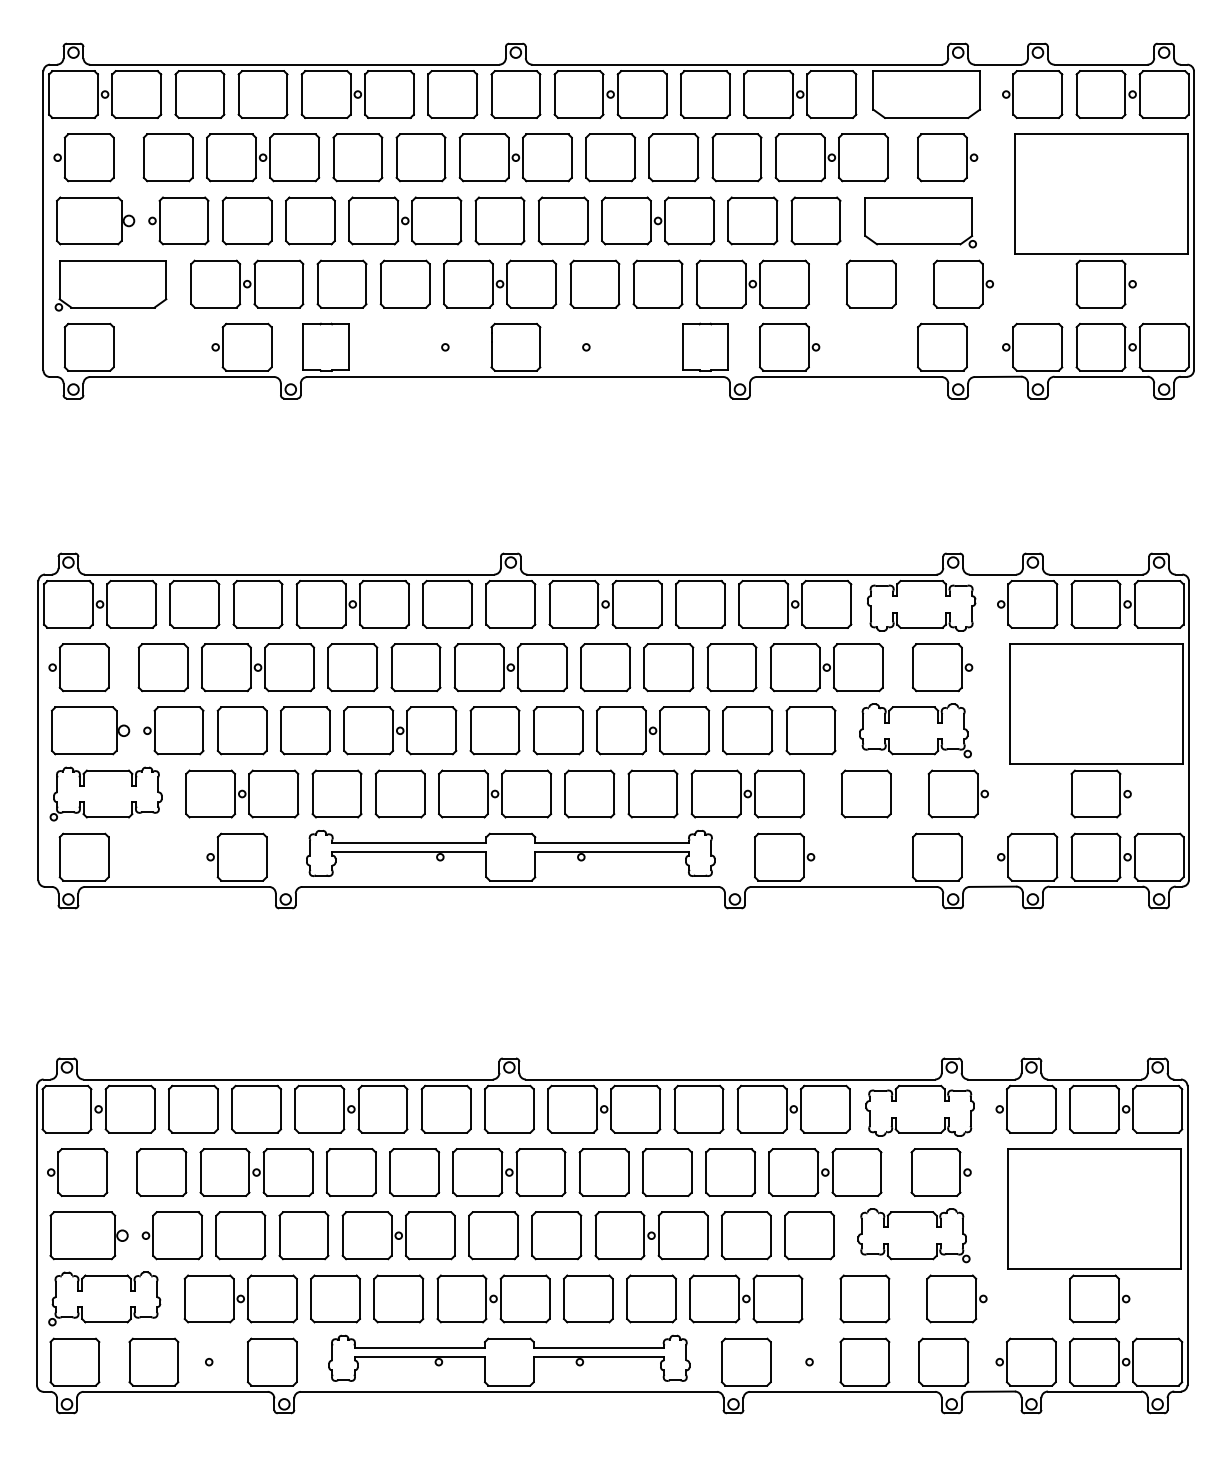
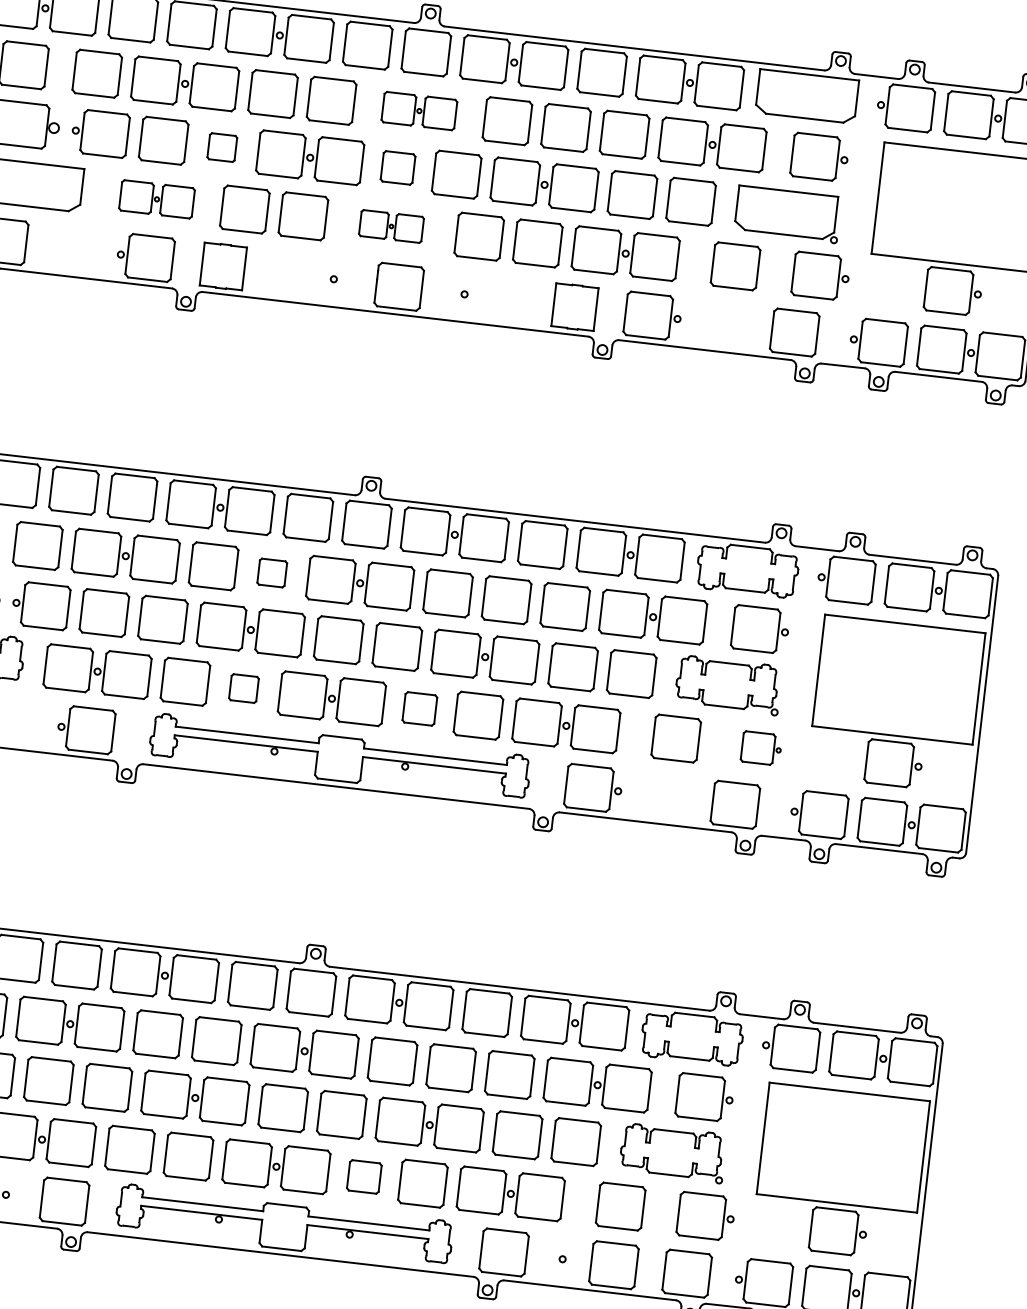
part: (515, 157) -> (419, 110), size x0.7
part: (310, 220) -> (222, 147), size x0.6
part: (499, 220) -> (397, 167), size x0.7
part: (247, 283) -> (157, 198), size x0.7
part: (500, 283) -> (391, 225), size x0.6
part: (415, 667) -> (271, 572), size x0.6
part: (399, 793) -> (243, 688), size x0.6
part: (589, 793) -> (419, 708), size x0.7
part: (957, 793) -> (760, 747), size x0.7
part: (588, 1298) -> (364, 1176), size x0.7

